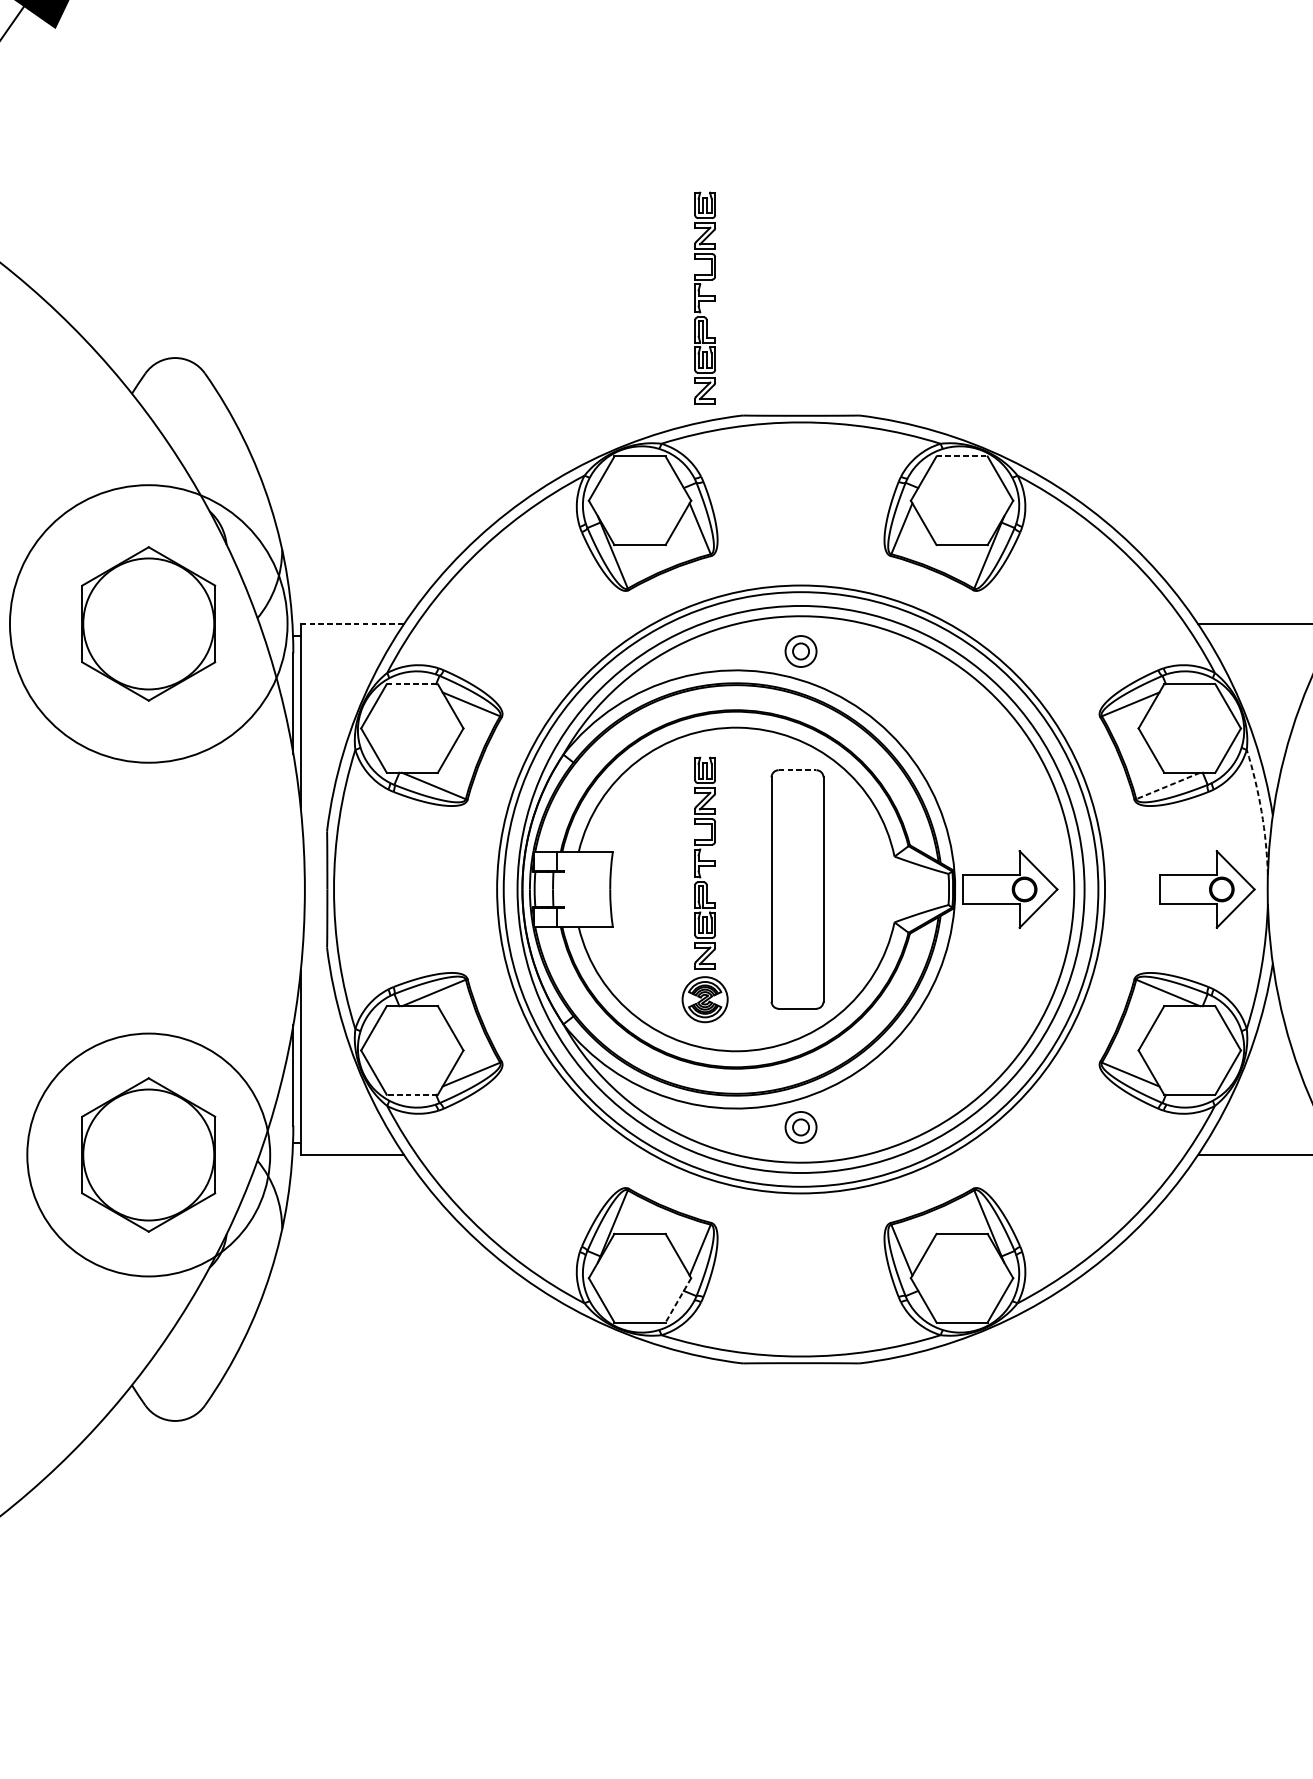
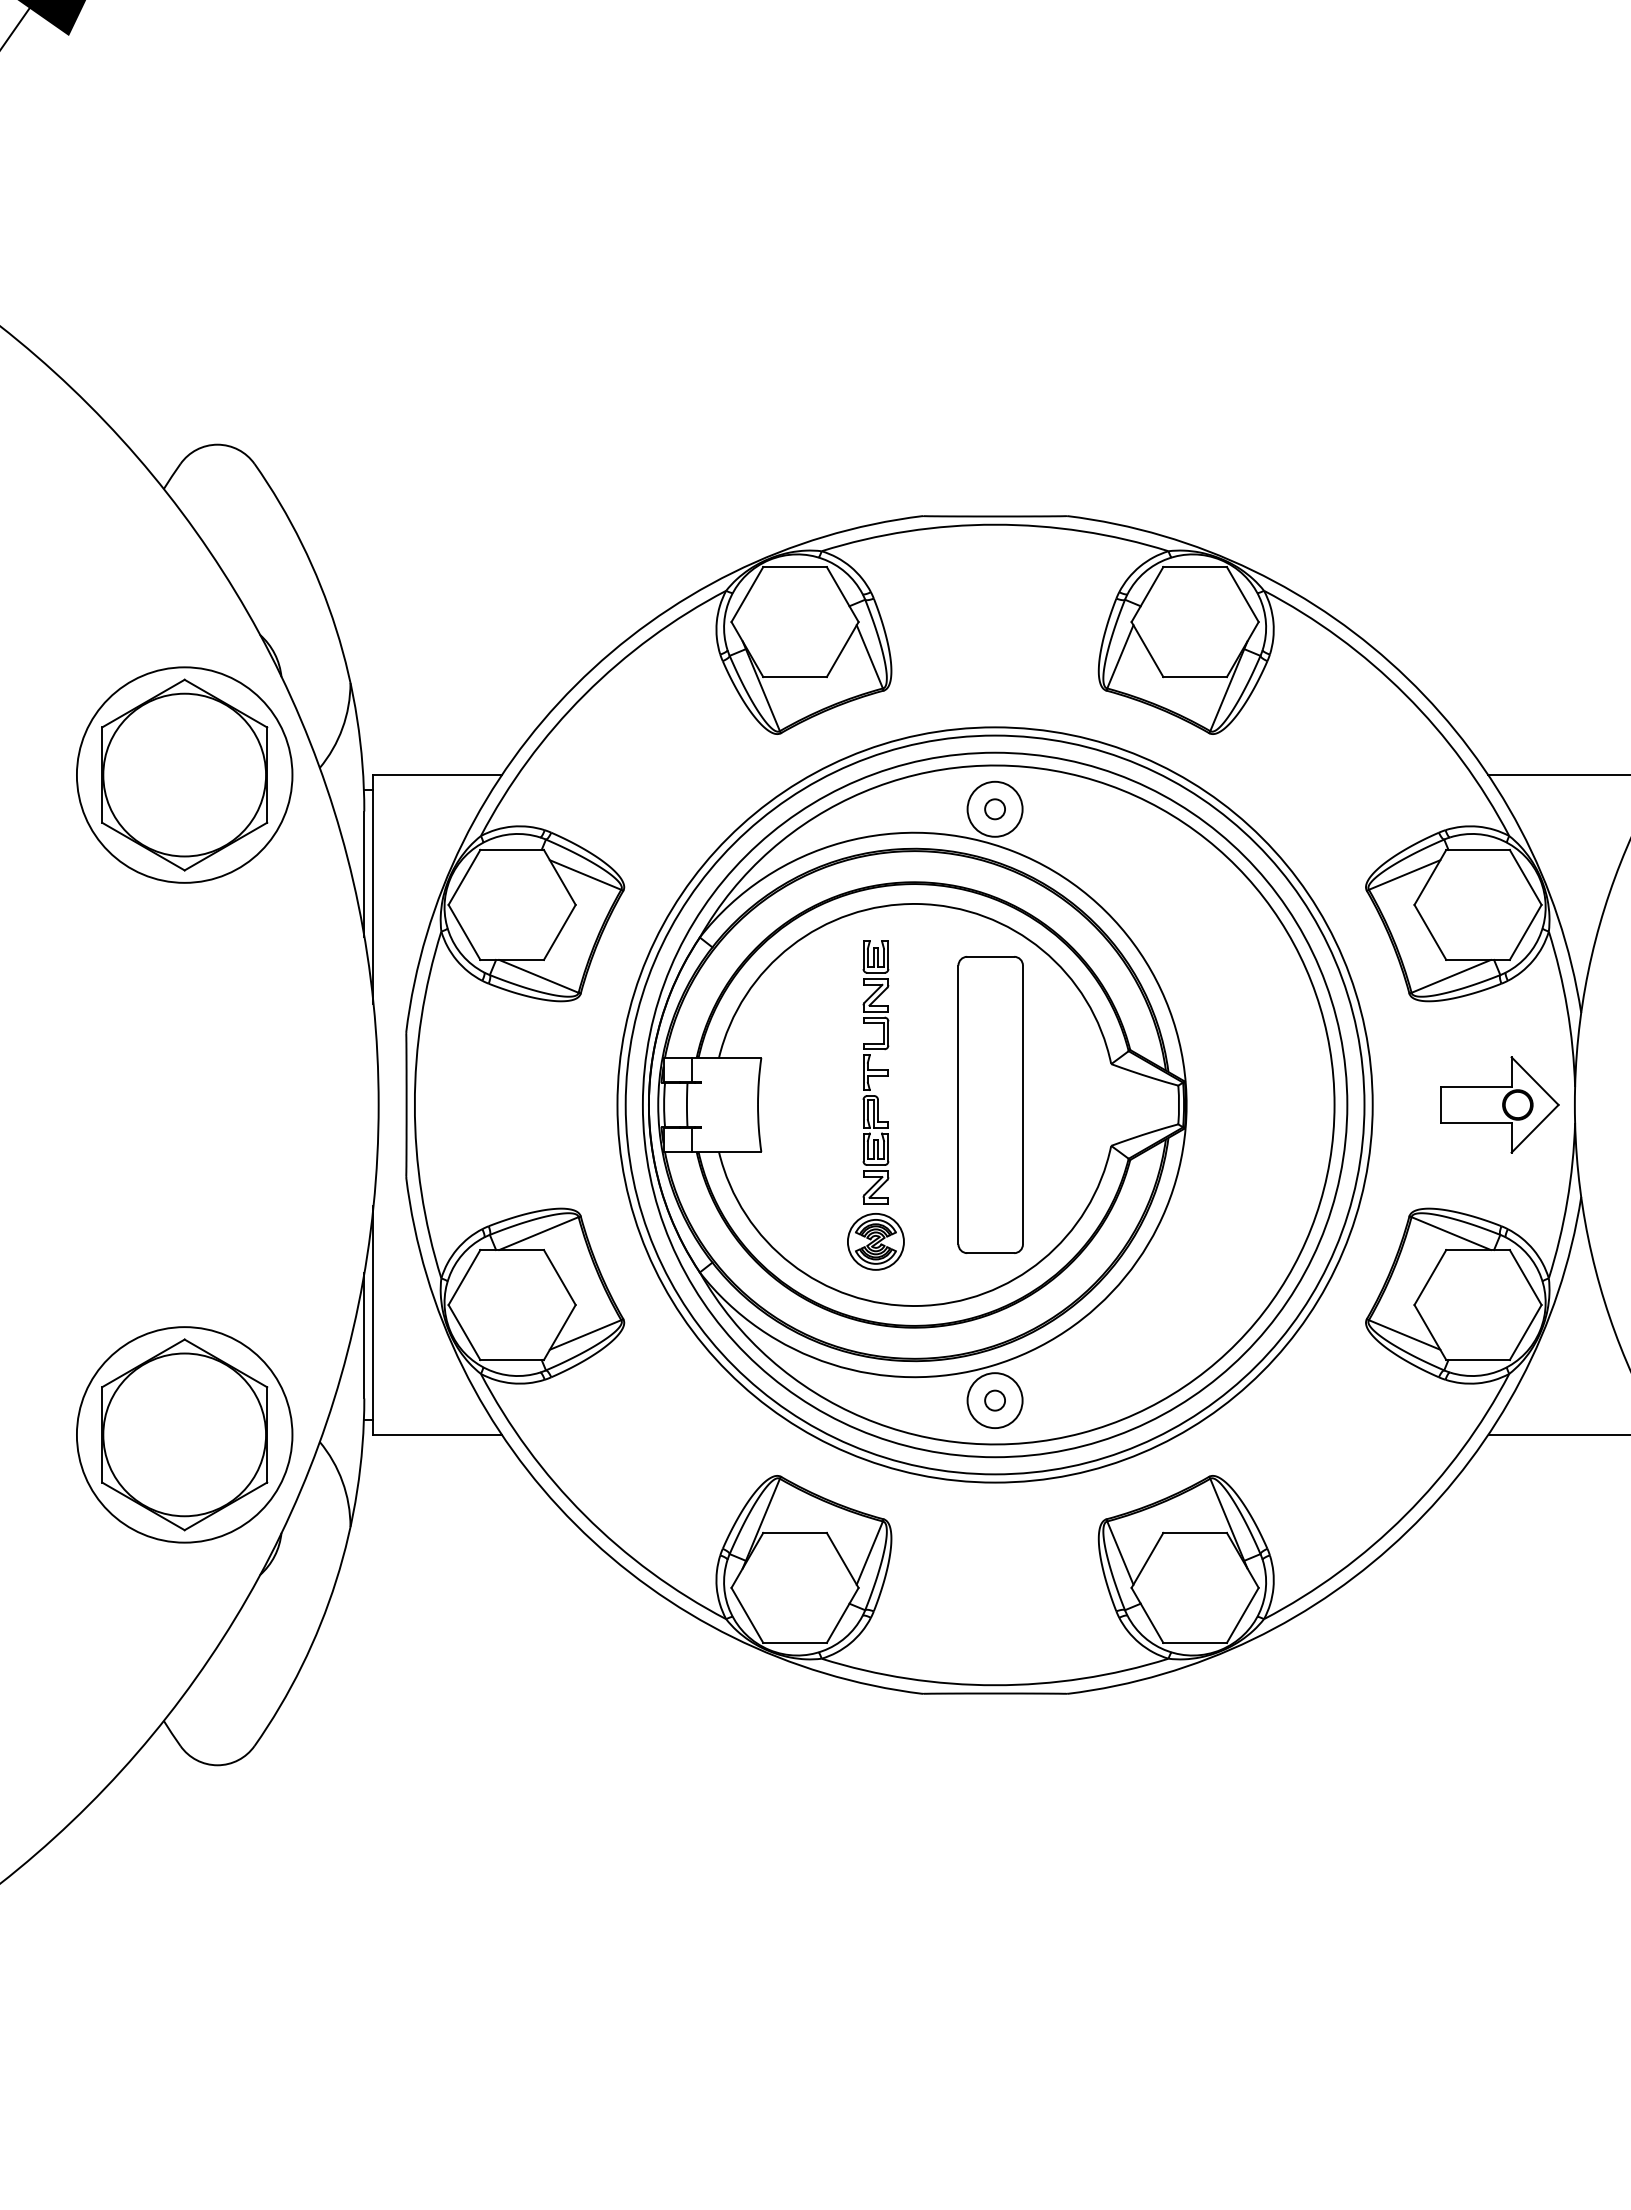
part: (704, 298) -> (875, 370), removed
line: (962, 456) -> (1195, 567), dashed -> solid
circle: (148, 623) -> (184, 774), size x0.62
line: (353, 623) -> (438, 774), dashed -> solid
circle: (800, 650) -> (994, 808), size x1.43
line: (412, 683) -> (512, 849), dashed -> solid
line: (798, 769) -> (991, 956), dashed -> solid
line: (1168, 786) -> (1451, 976), dashed -> solid
arc: (1261, 811) -> (1567, 1008), dashed -> solid
part: (1009, 889) -> (1254, 1104), removed
line: (412, 1095) -> (512, 1360), dashed -> solid
circle: (800, 1127) -> (994, 1400), size x1.43
circle: (148, 1154) -> (184, 1434), size x0.71
line: (678, 1300) -> (842, 1615), dashed -> solid

